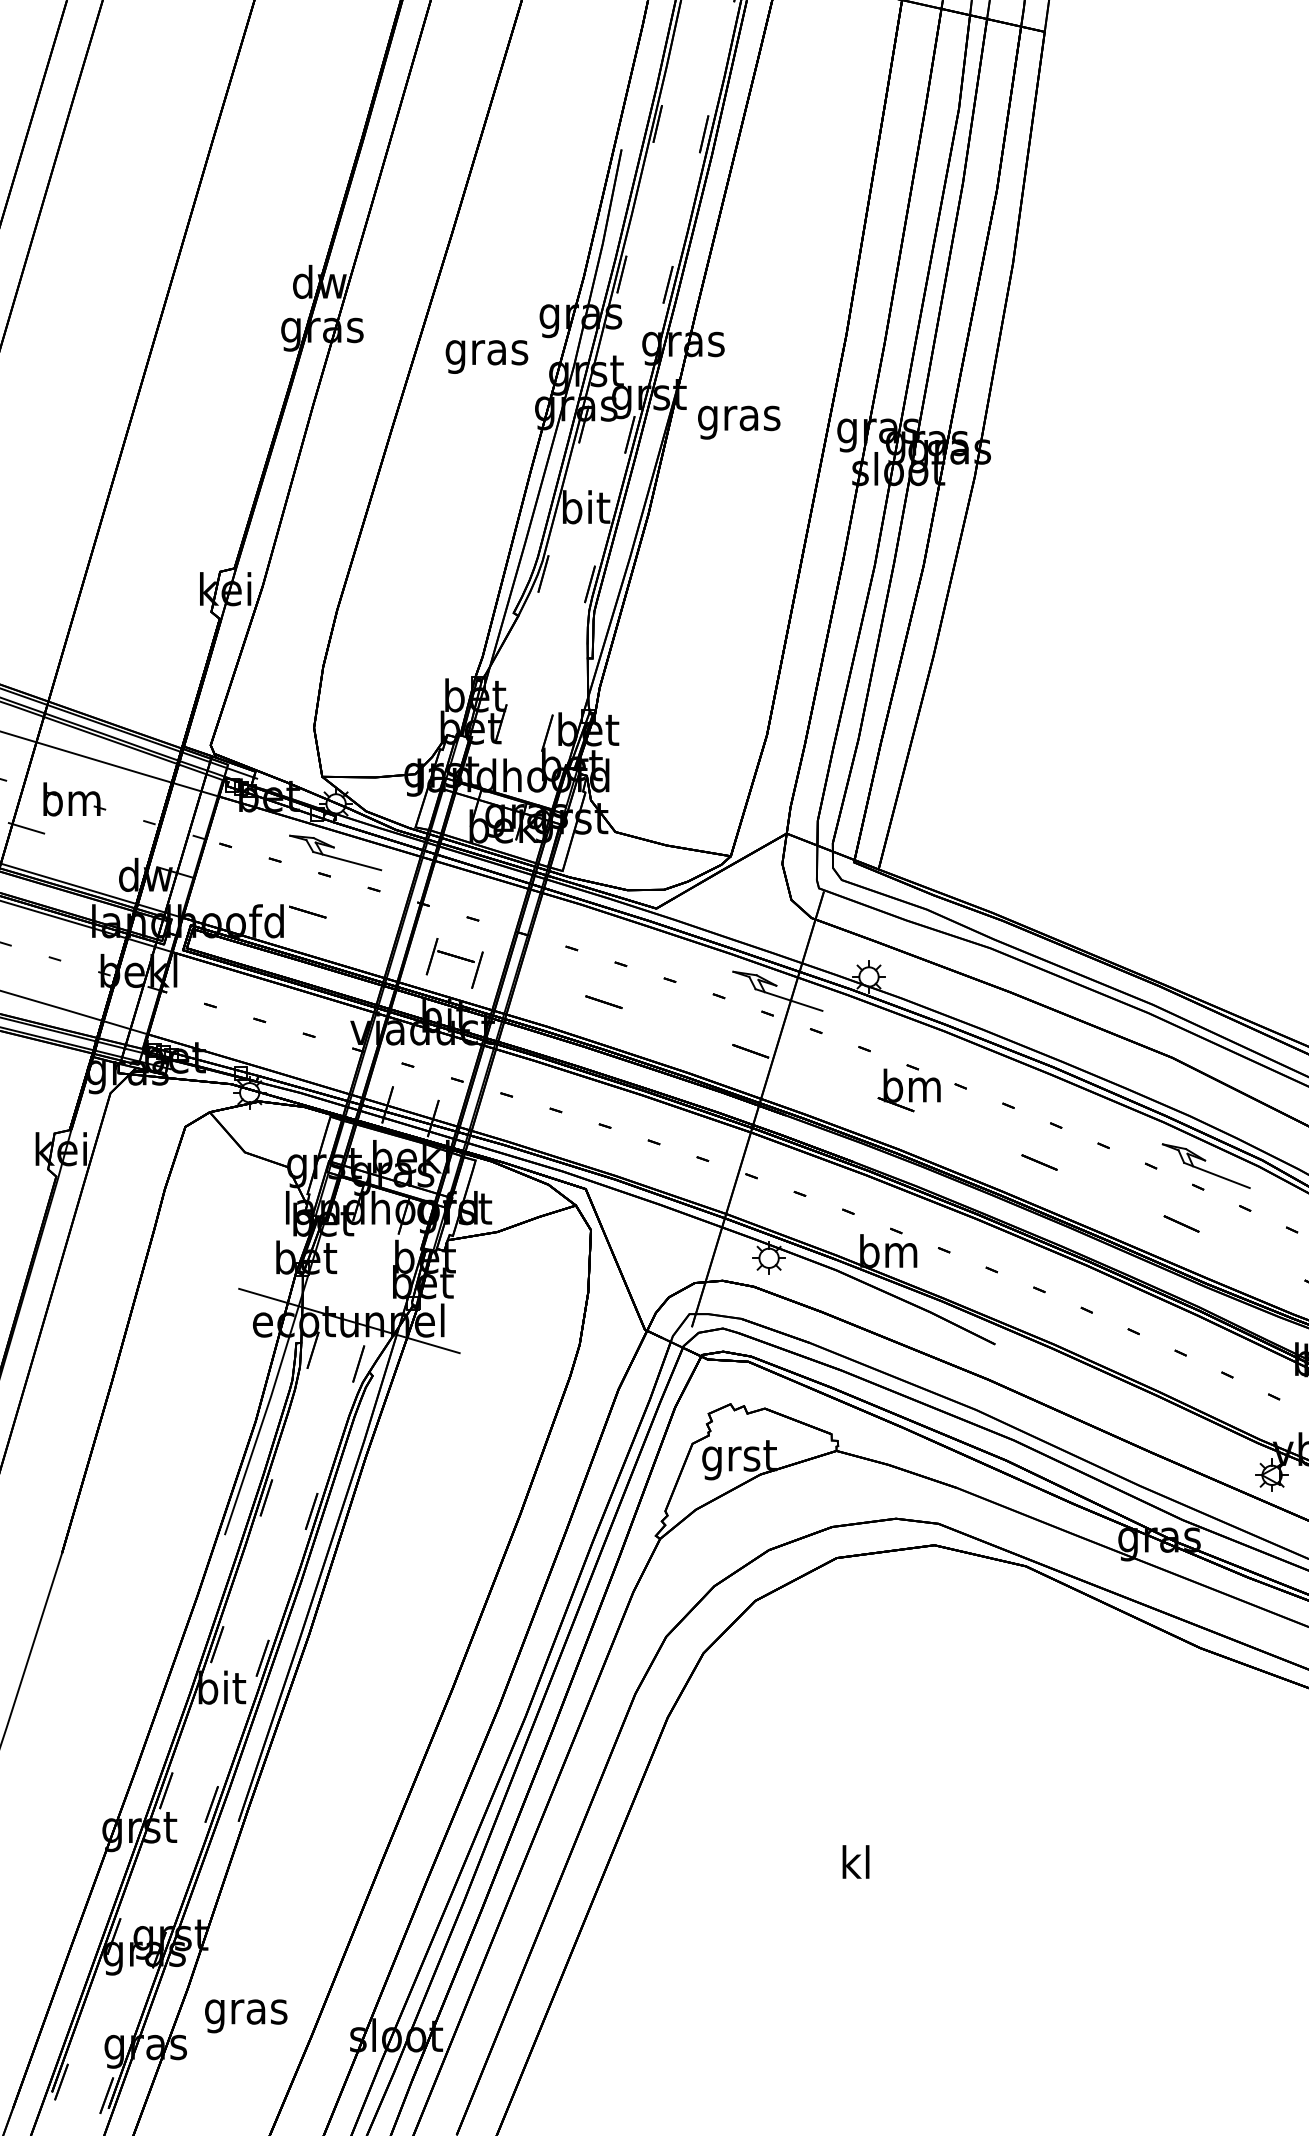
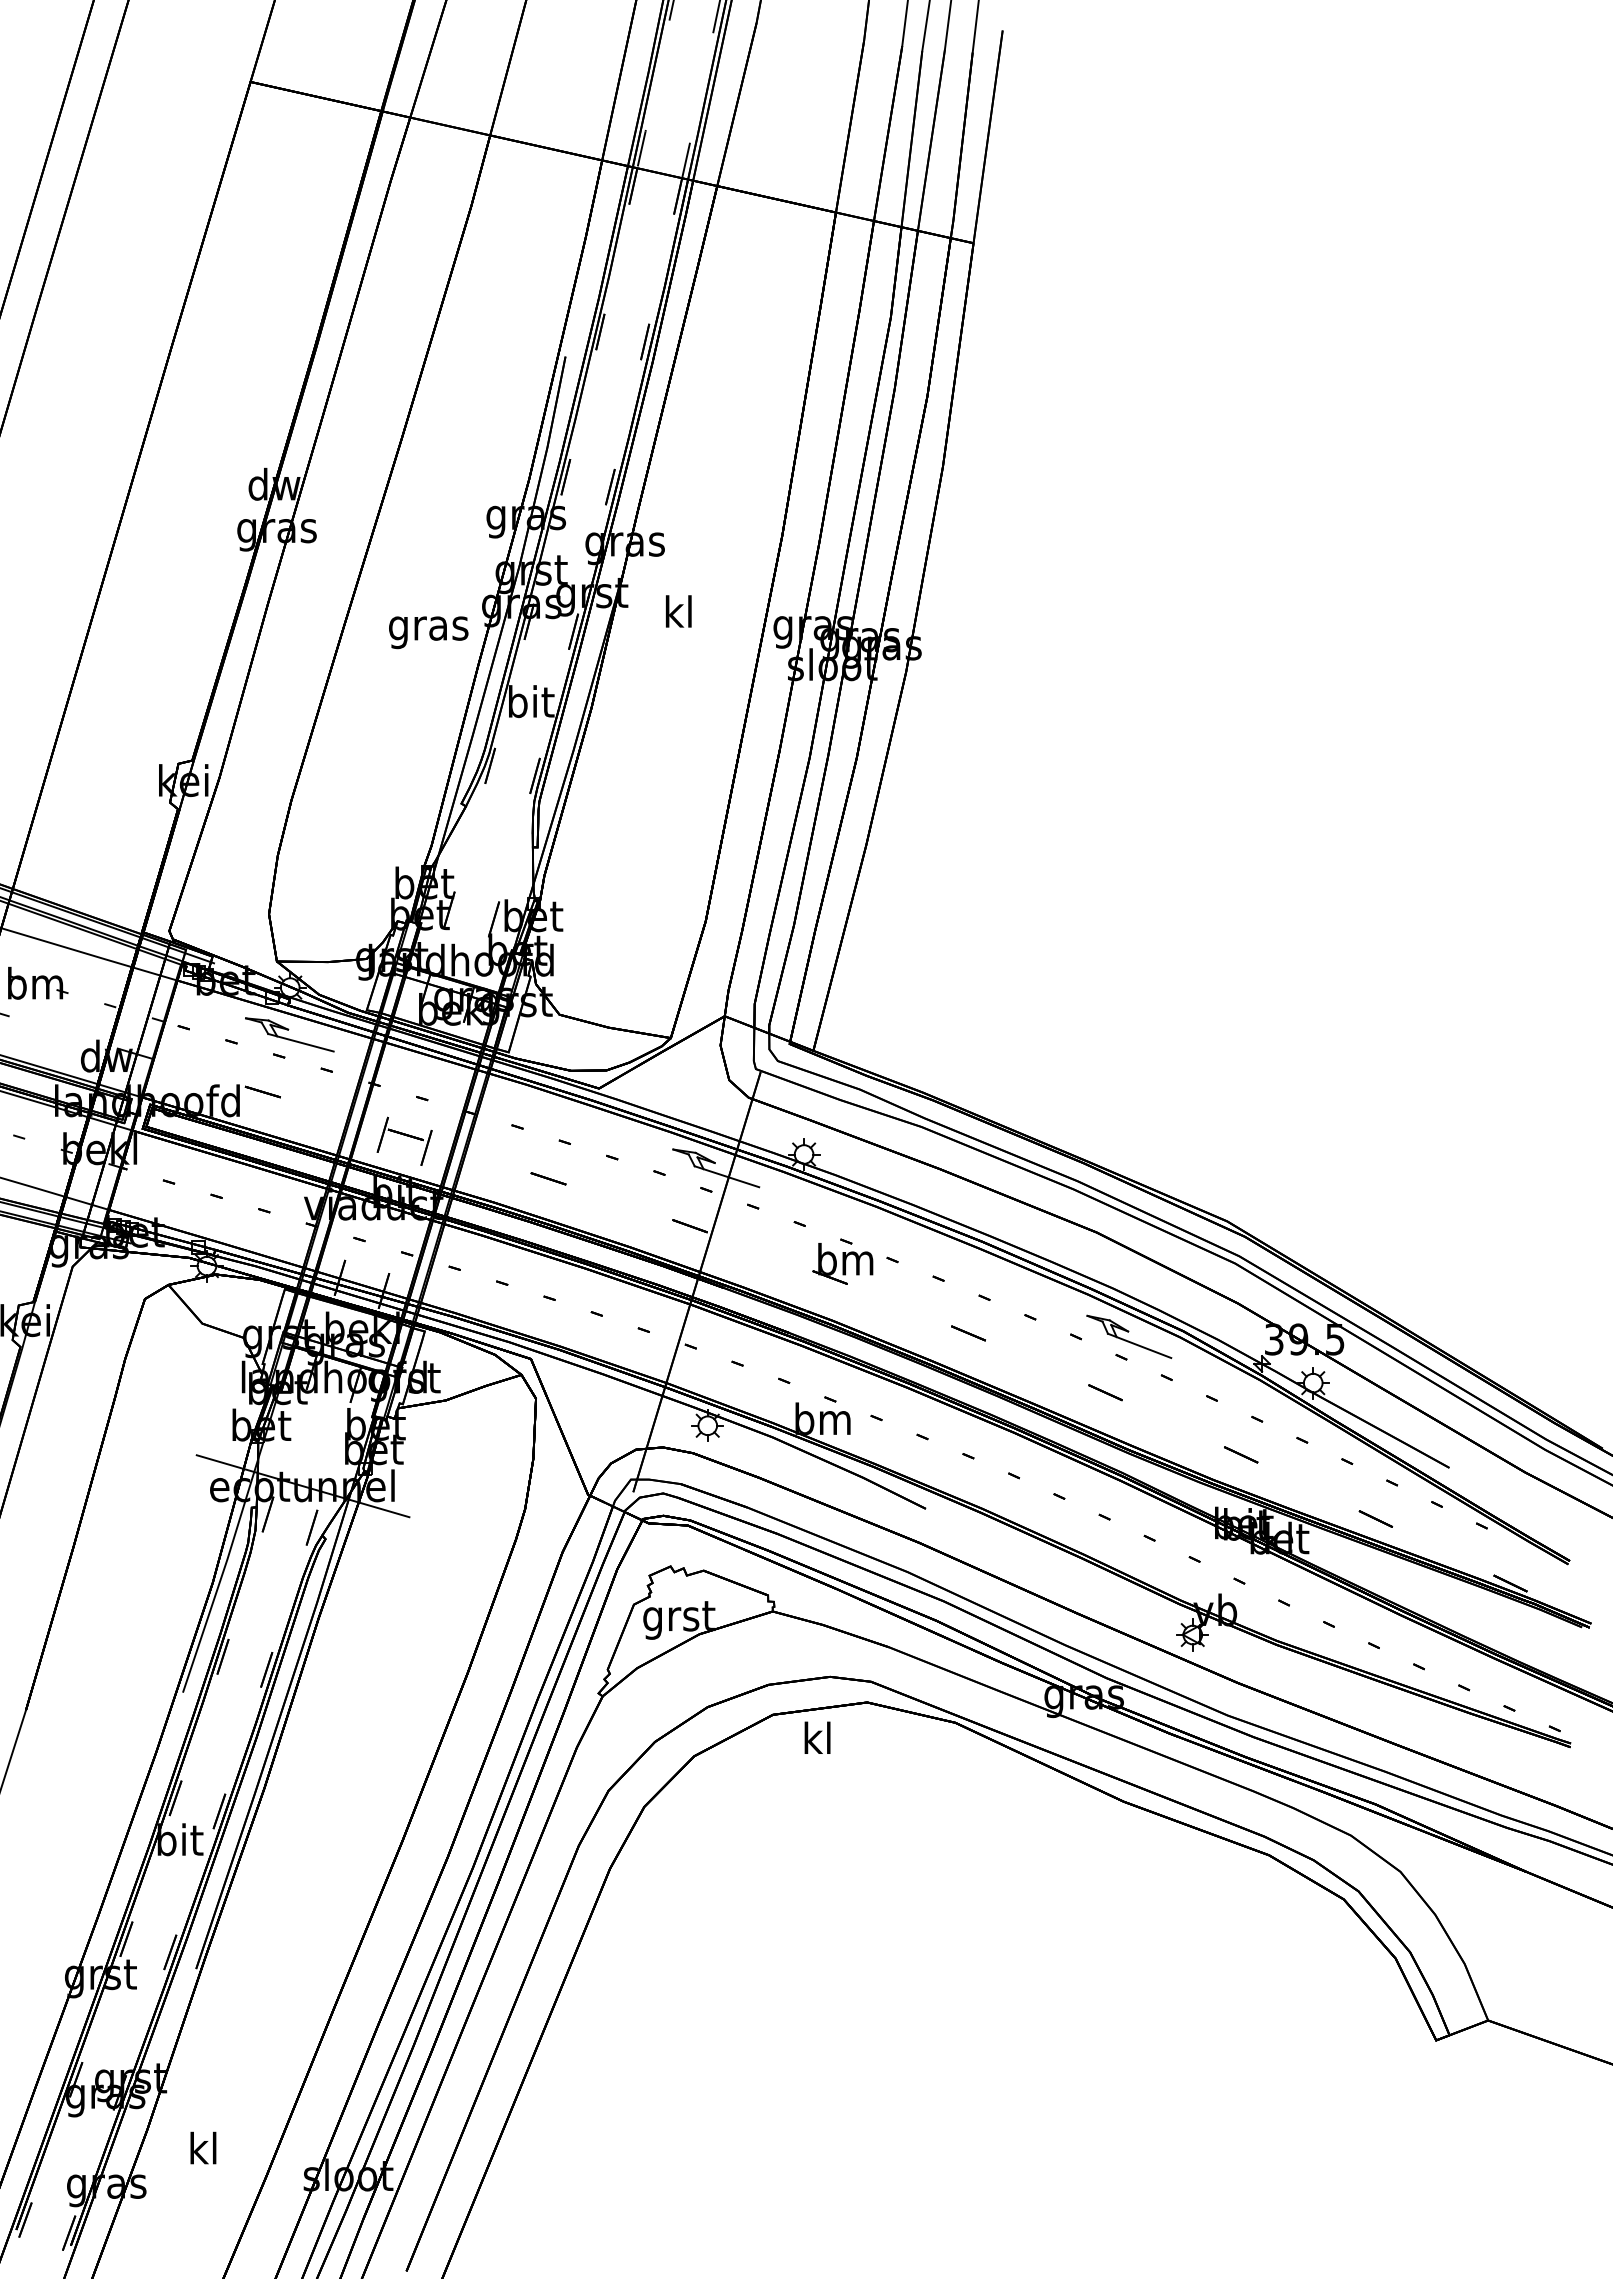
text: (486, 356) -> (428, 632), moved
text: (738, 417) -> (678, 615), gras -> kl
text: (855, 1861) -> (817, 1737), moved
text: (246, 2011) -> (203, 2152), gras -> kl

